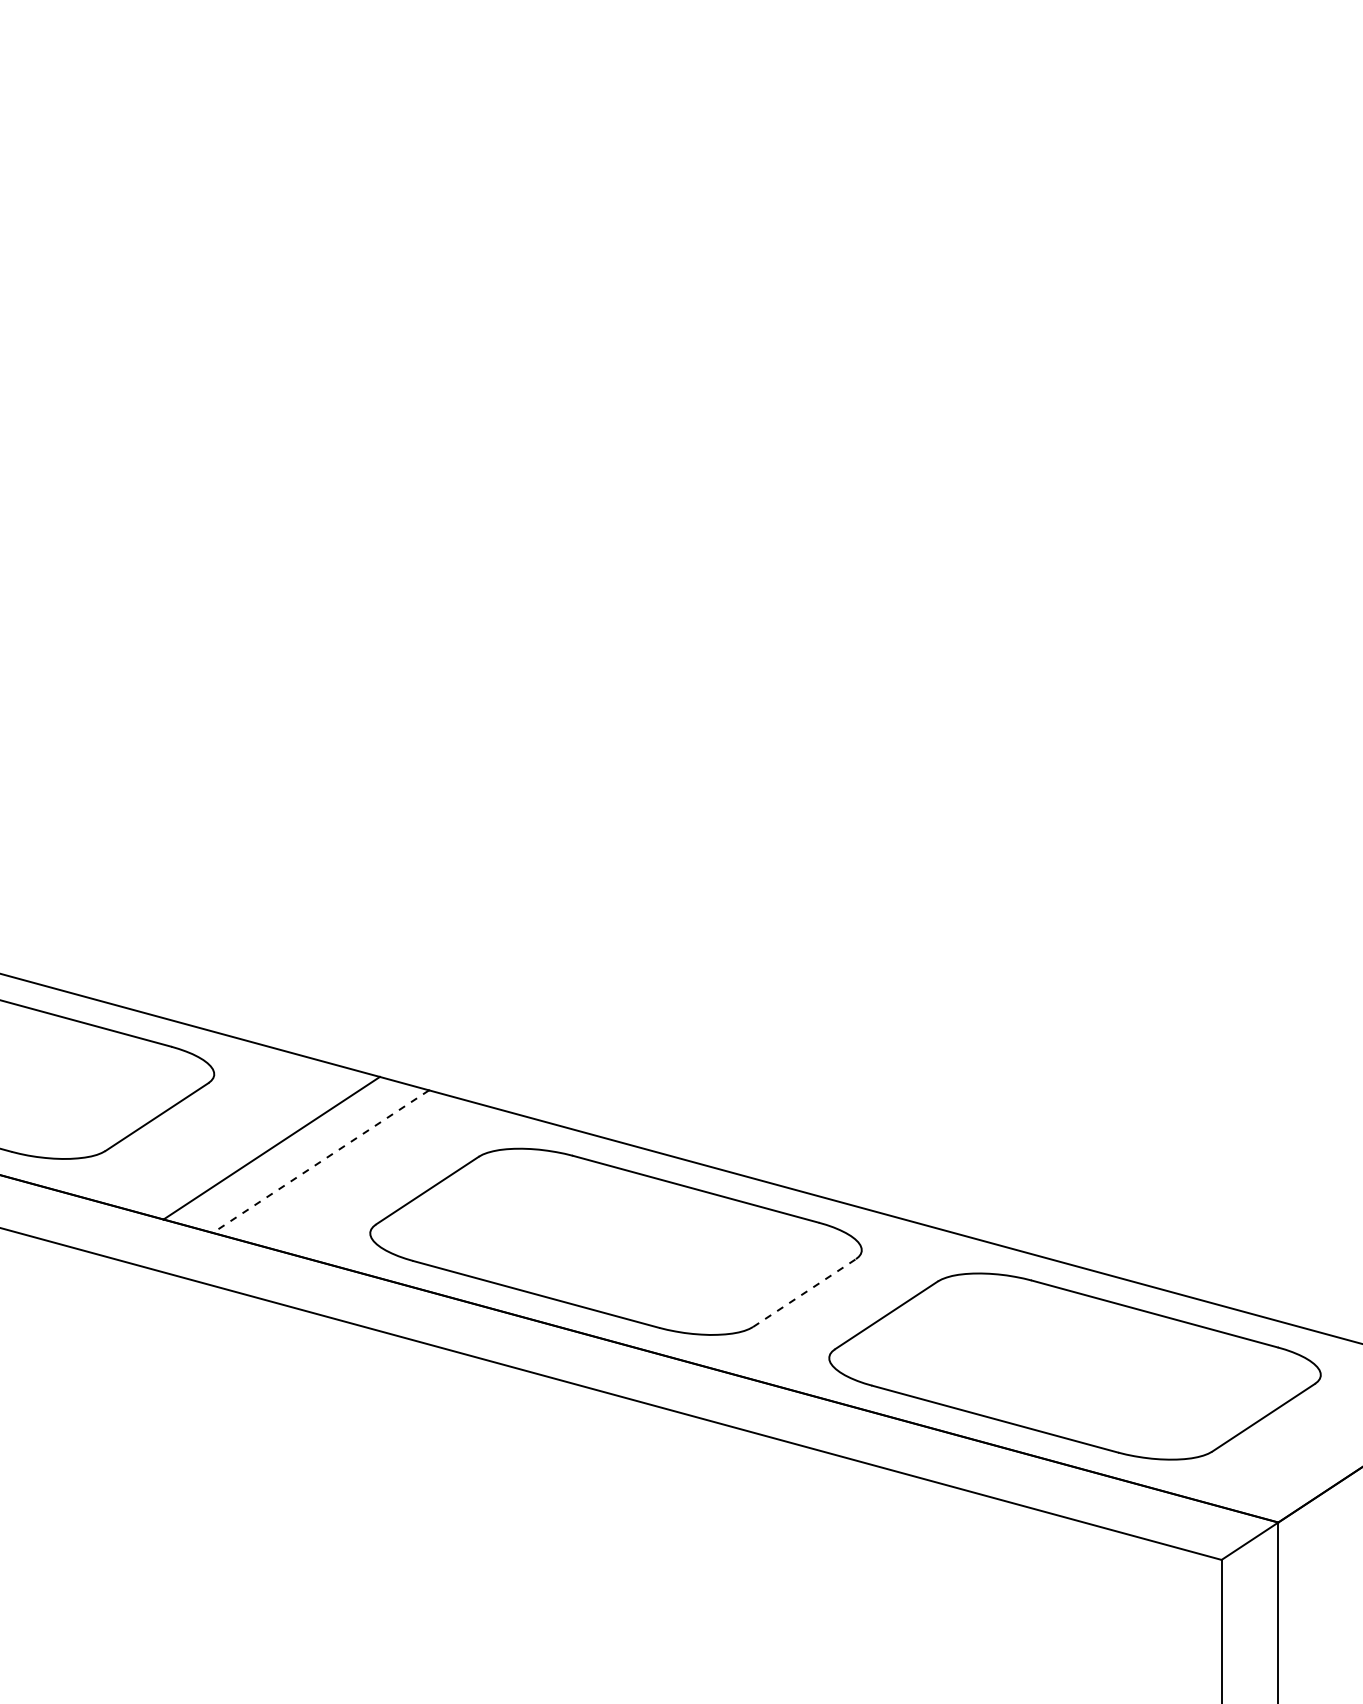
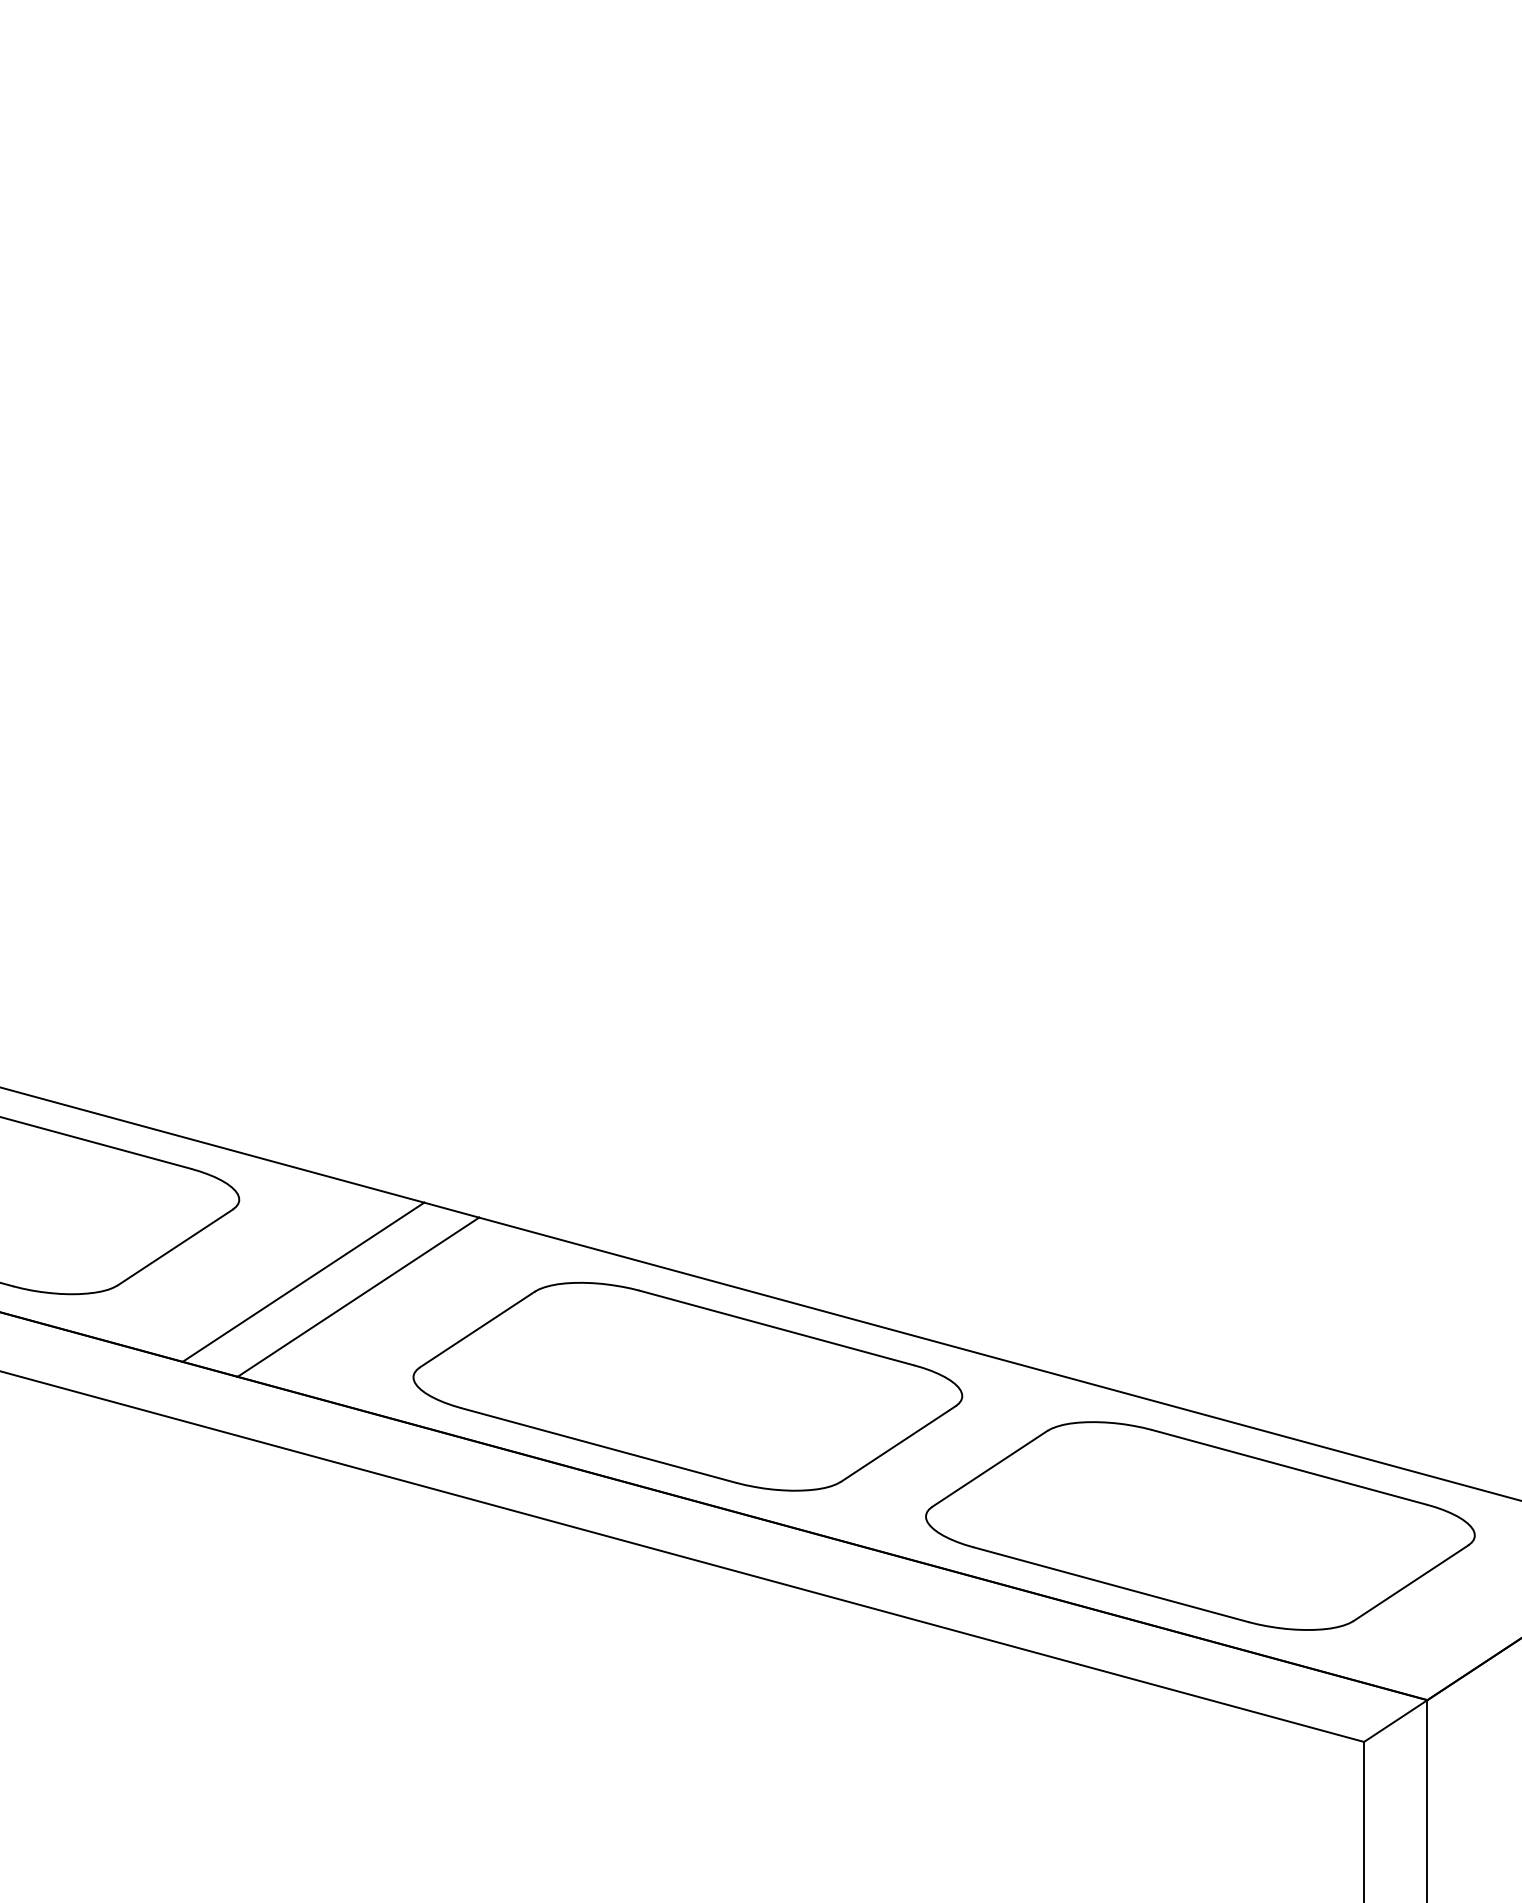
line: (321, 1161) -> (358, 1297), dashed -> solid
line: (804, 1292) -> (898, 1443), dashed -> solid

